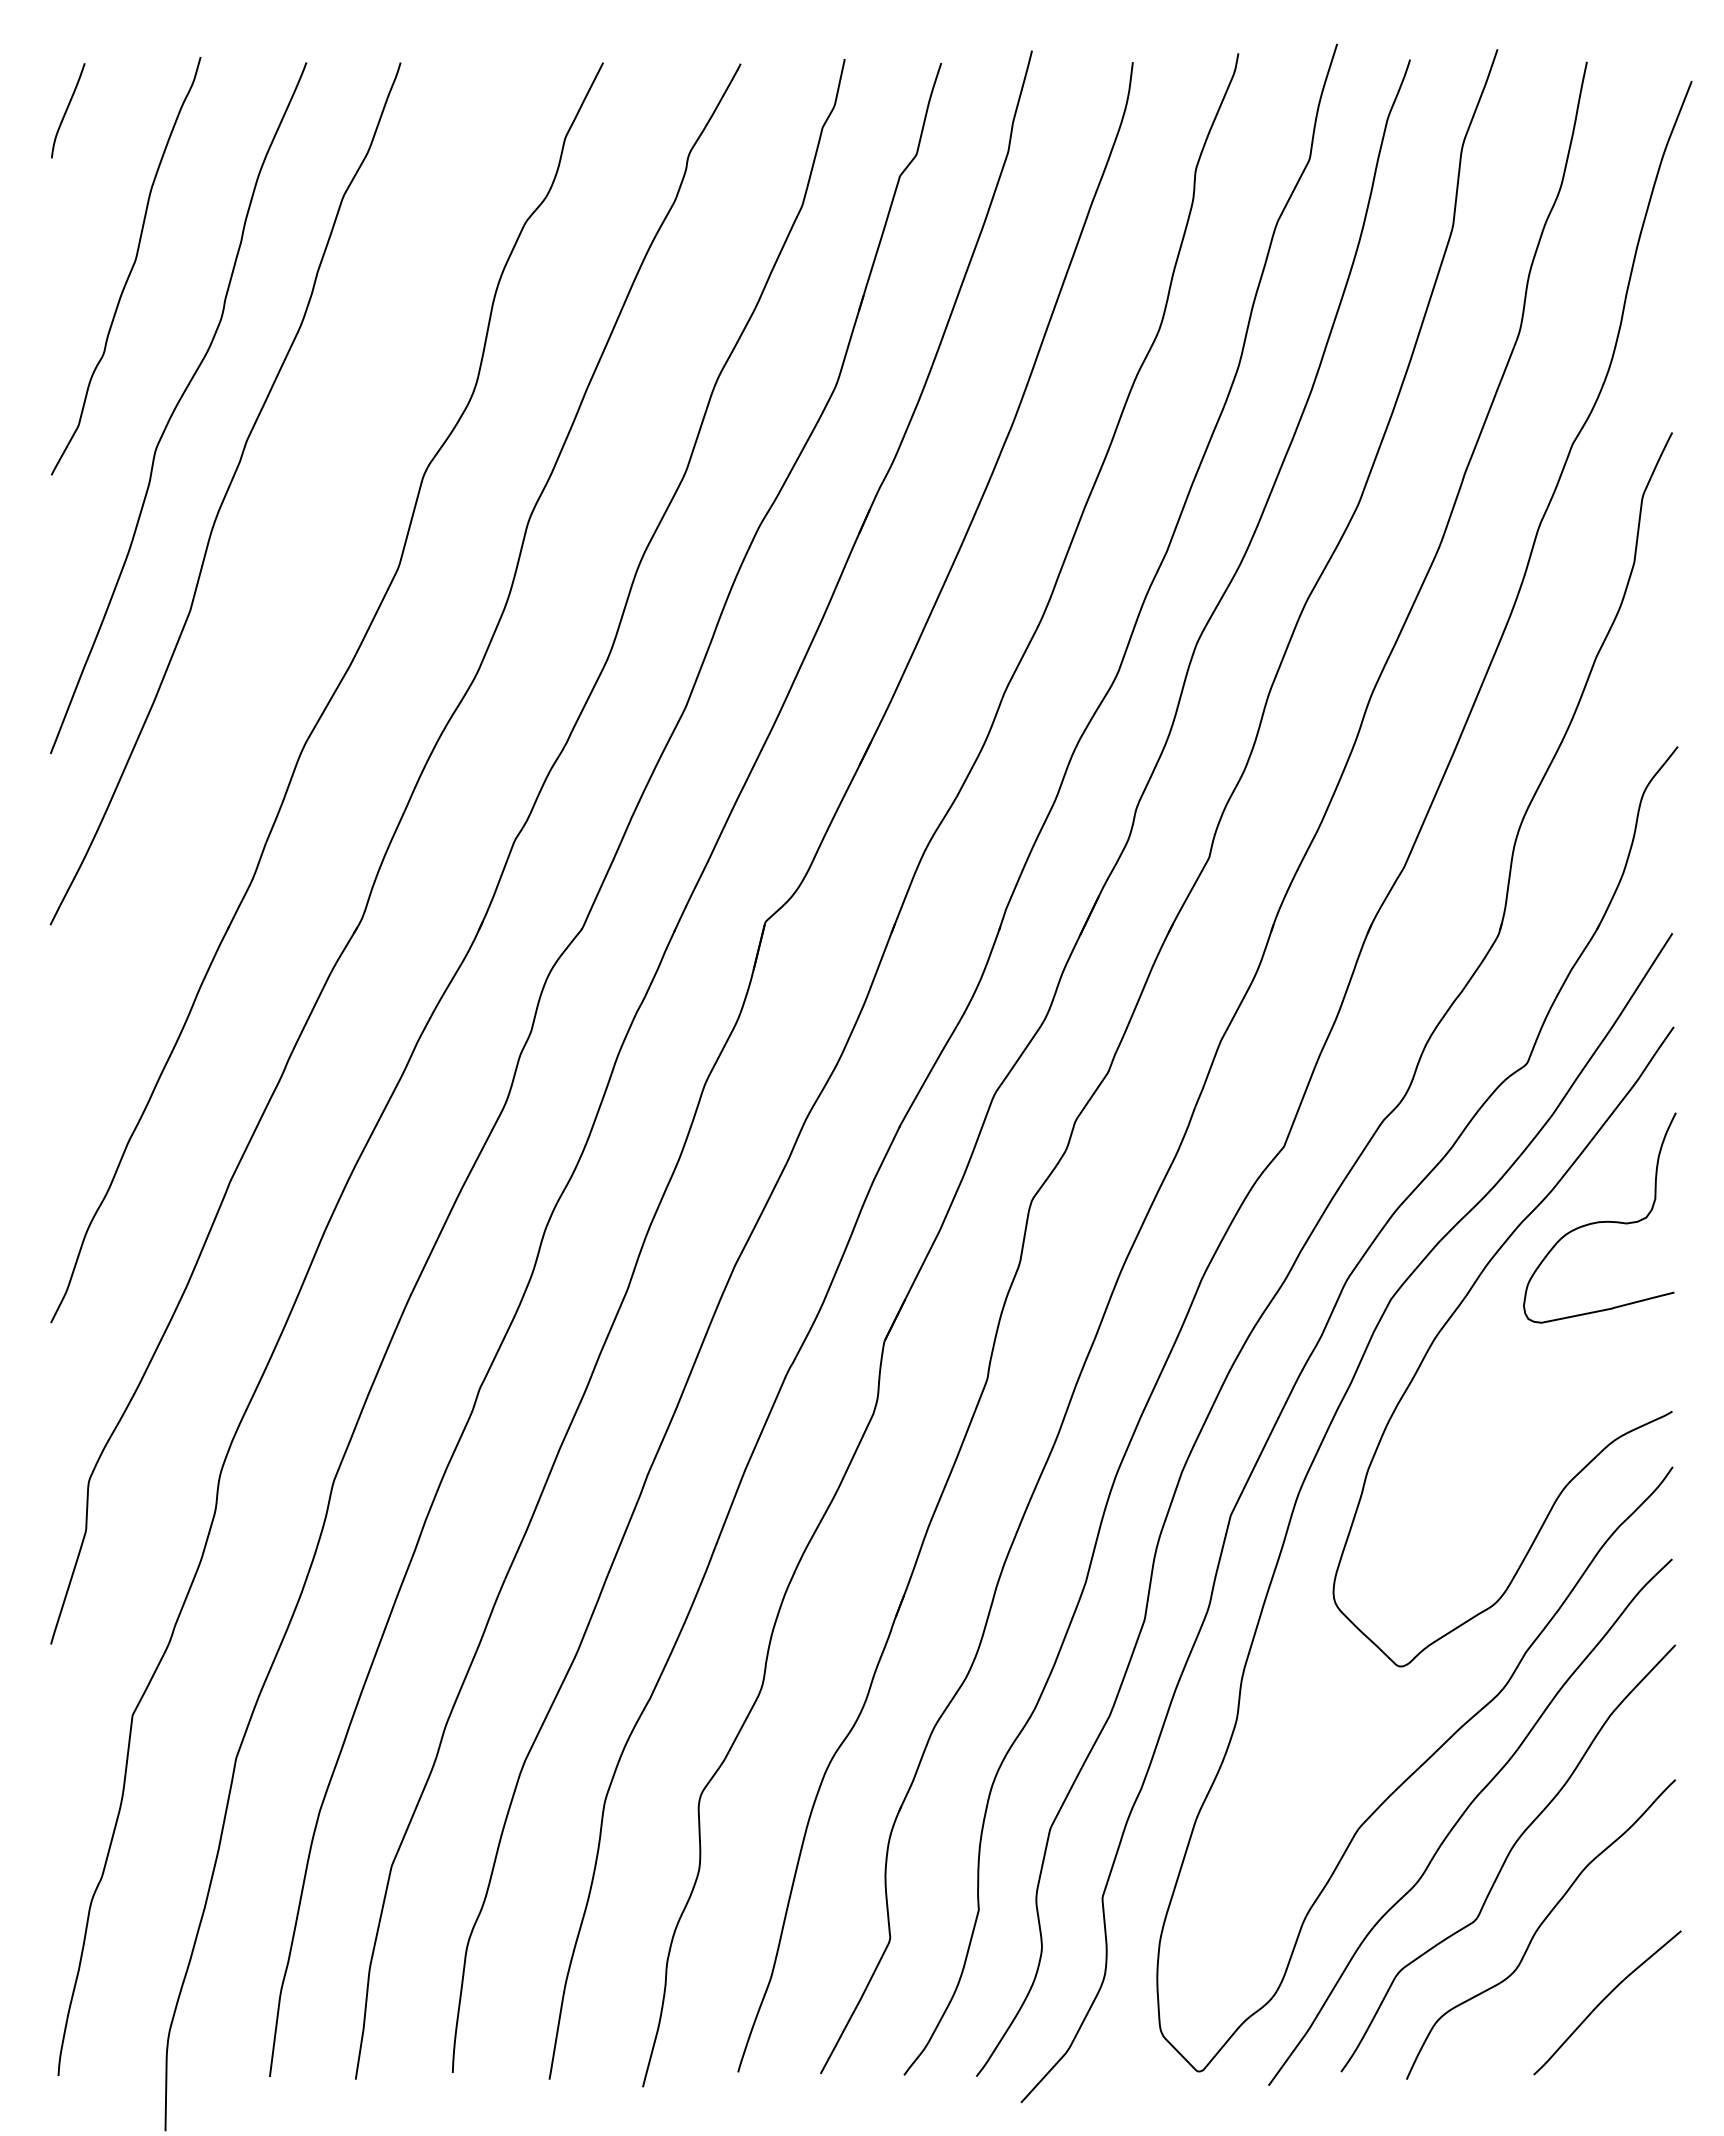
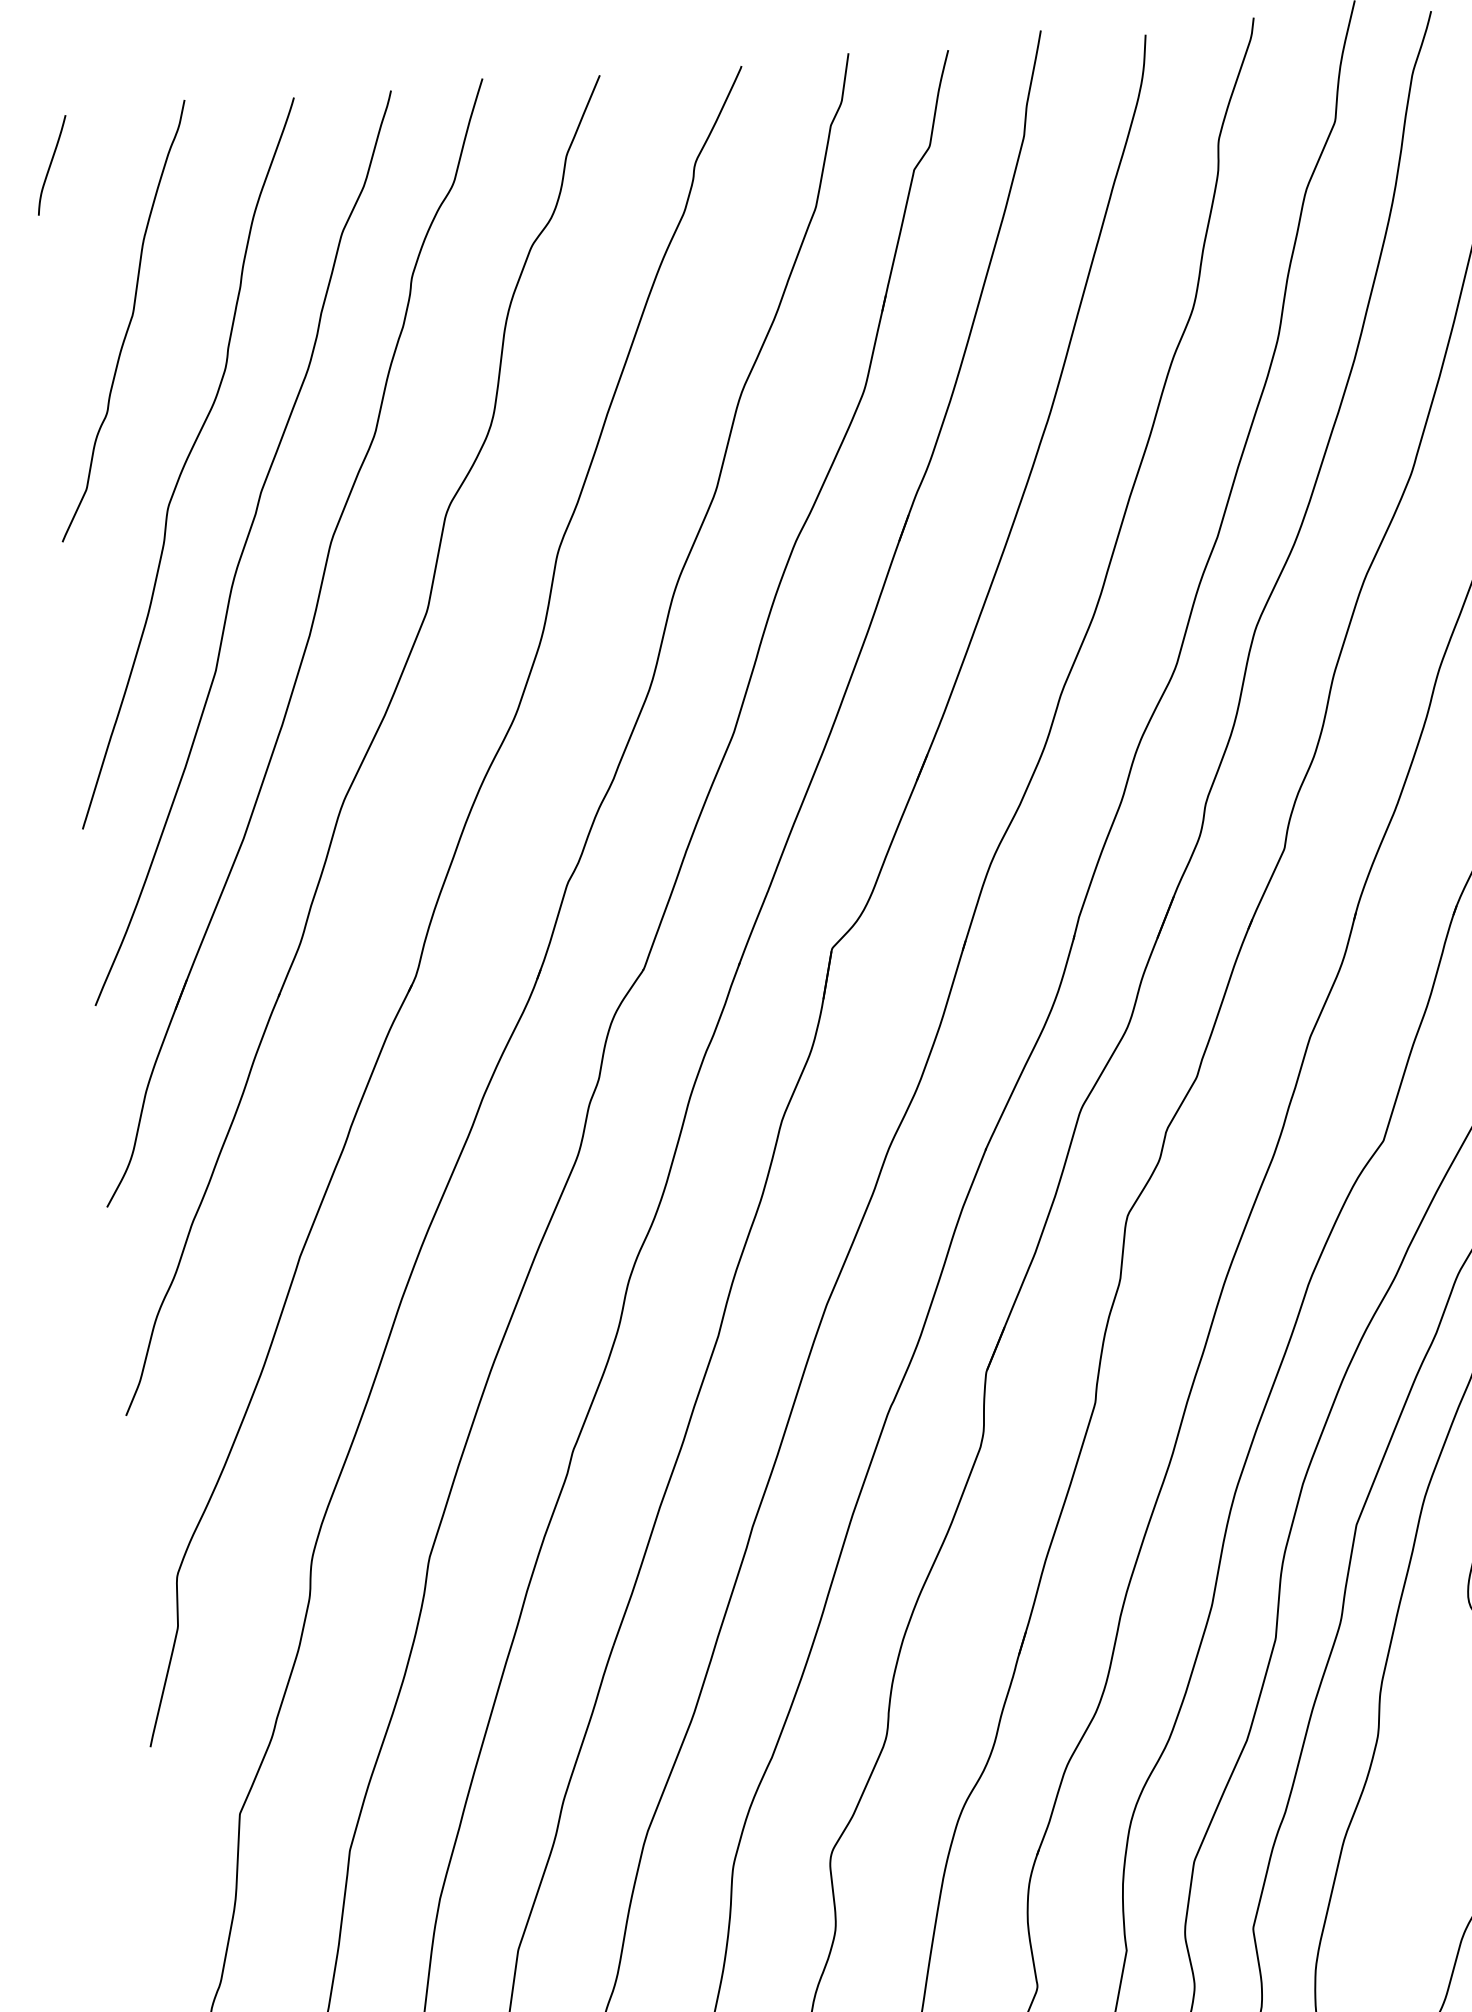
part: (278, 592) -> (305, 645), added

